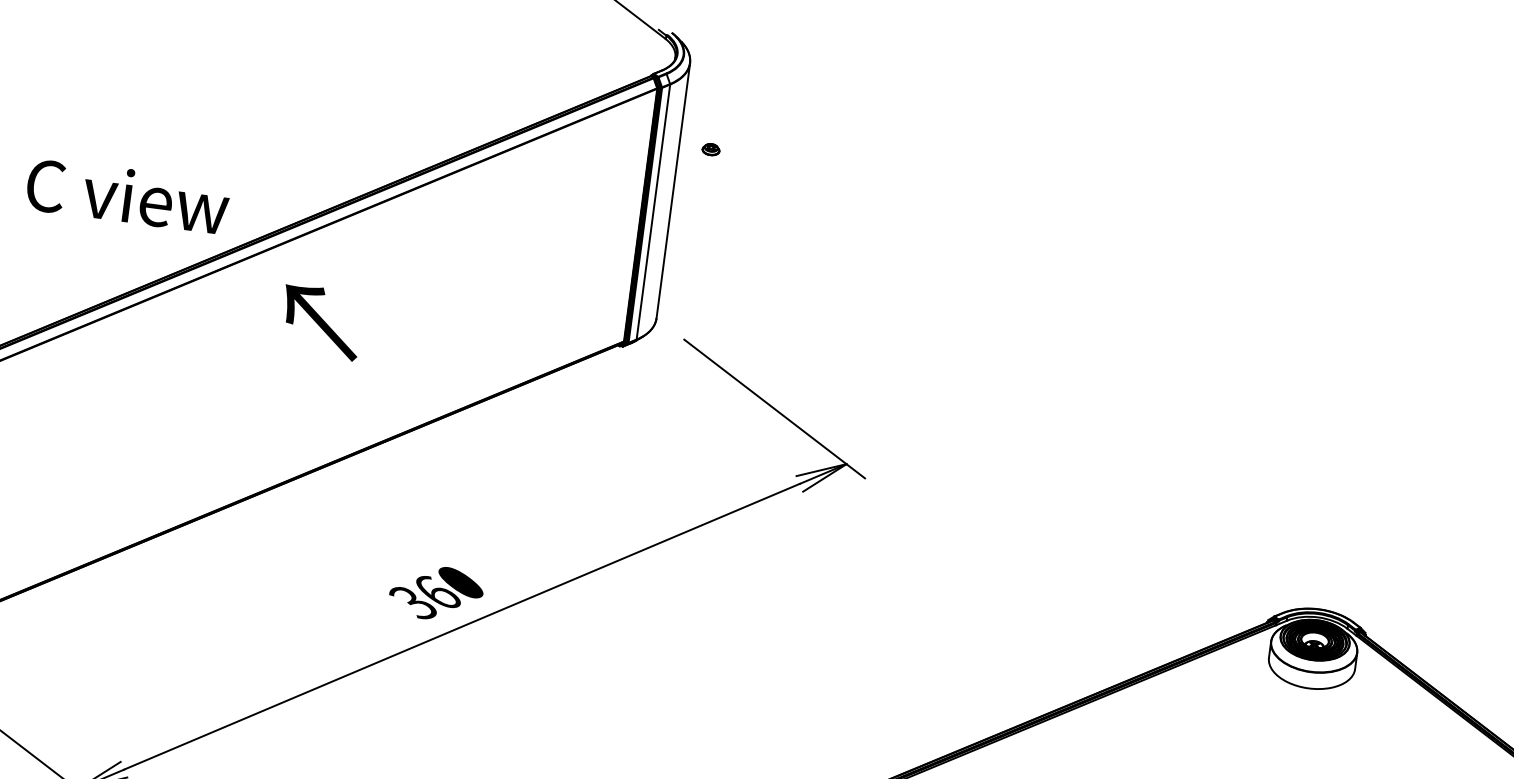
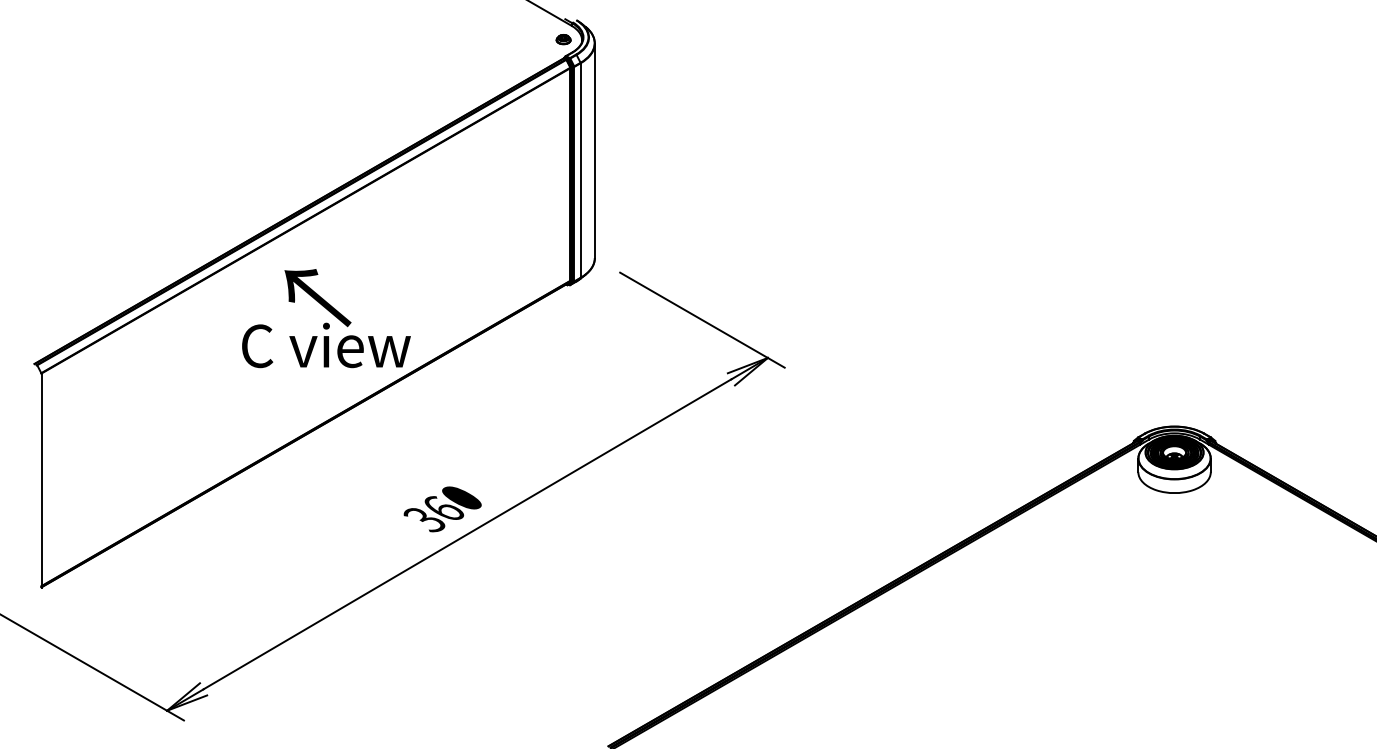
part: (710, 149) -> (563, 39), moved
text: (128, 196) -> (326, 345), moved

